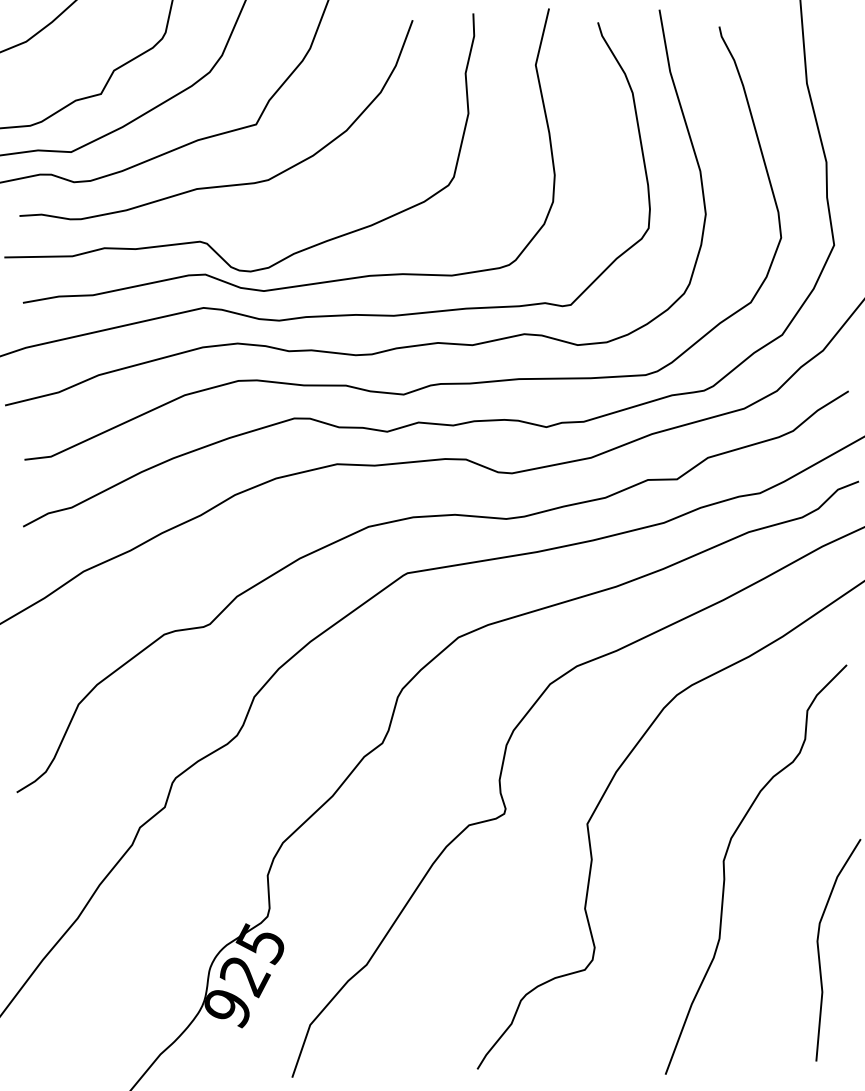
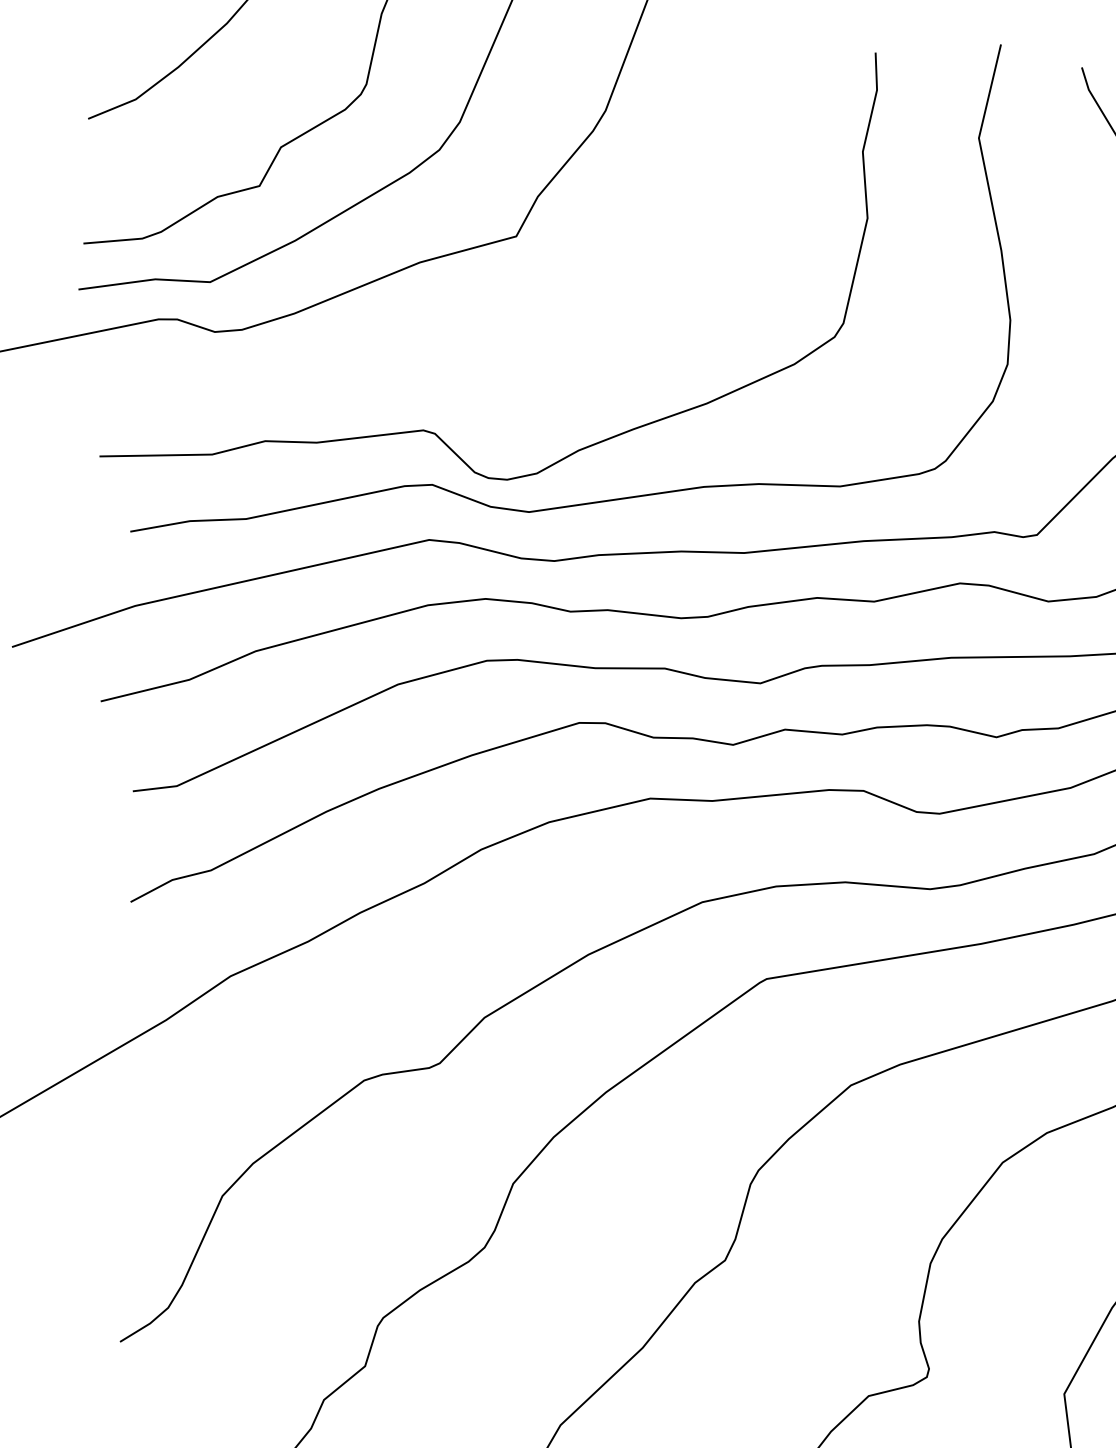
curve: (218, 185) -> (453, 337), removed

